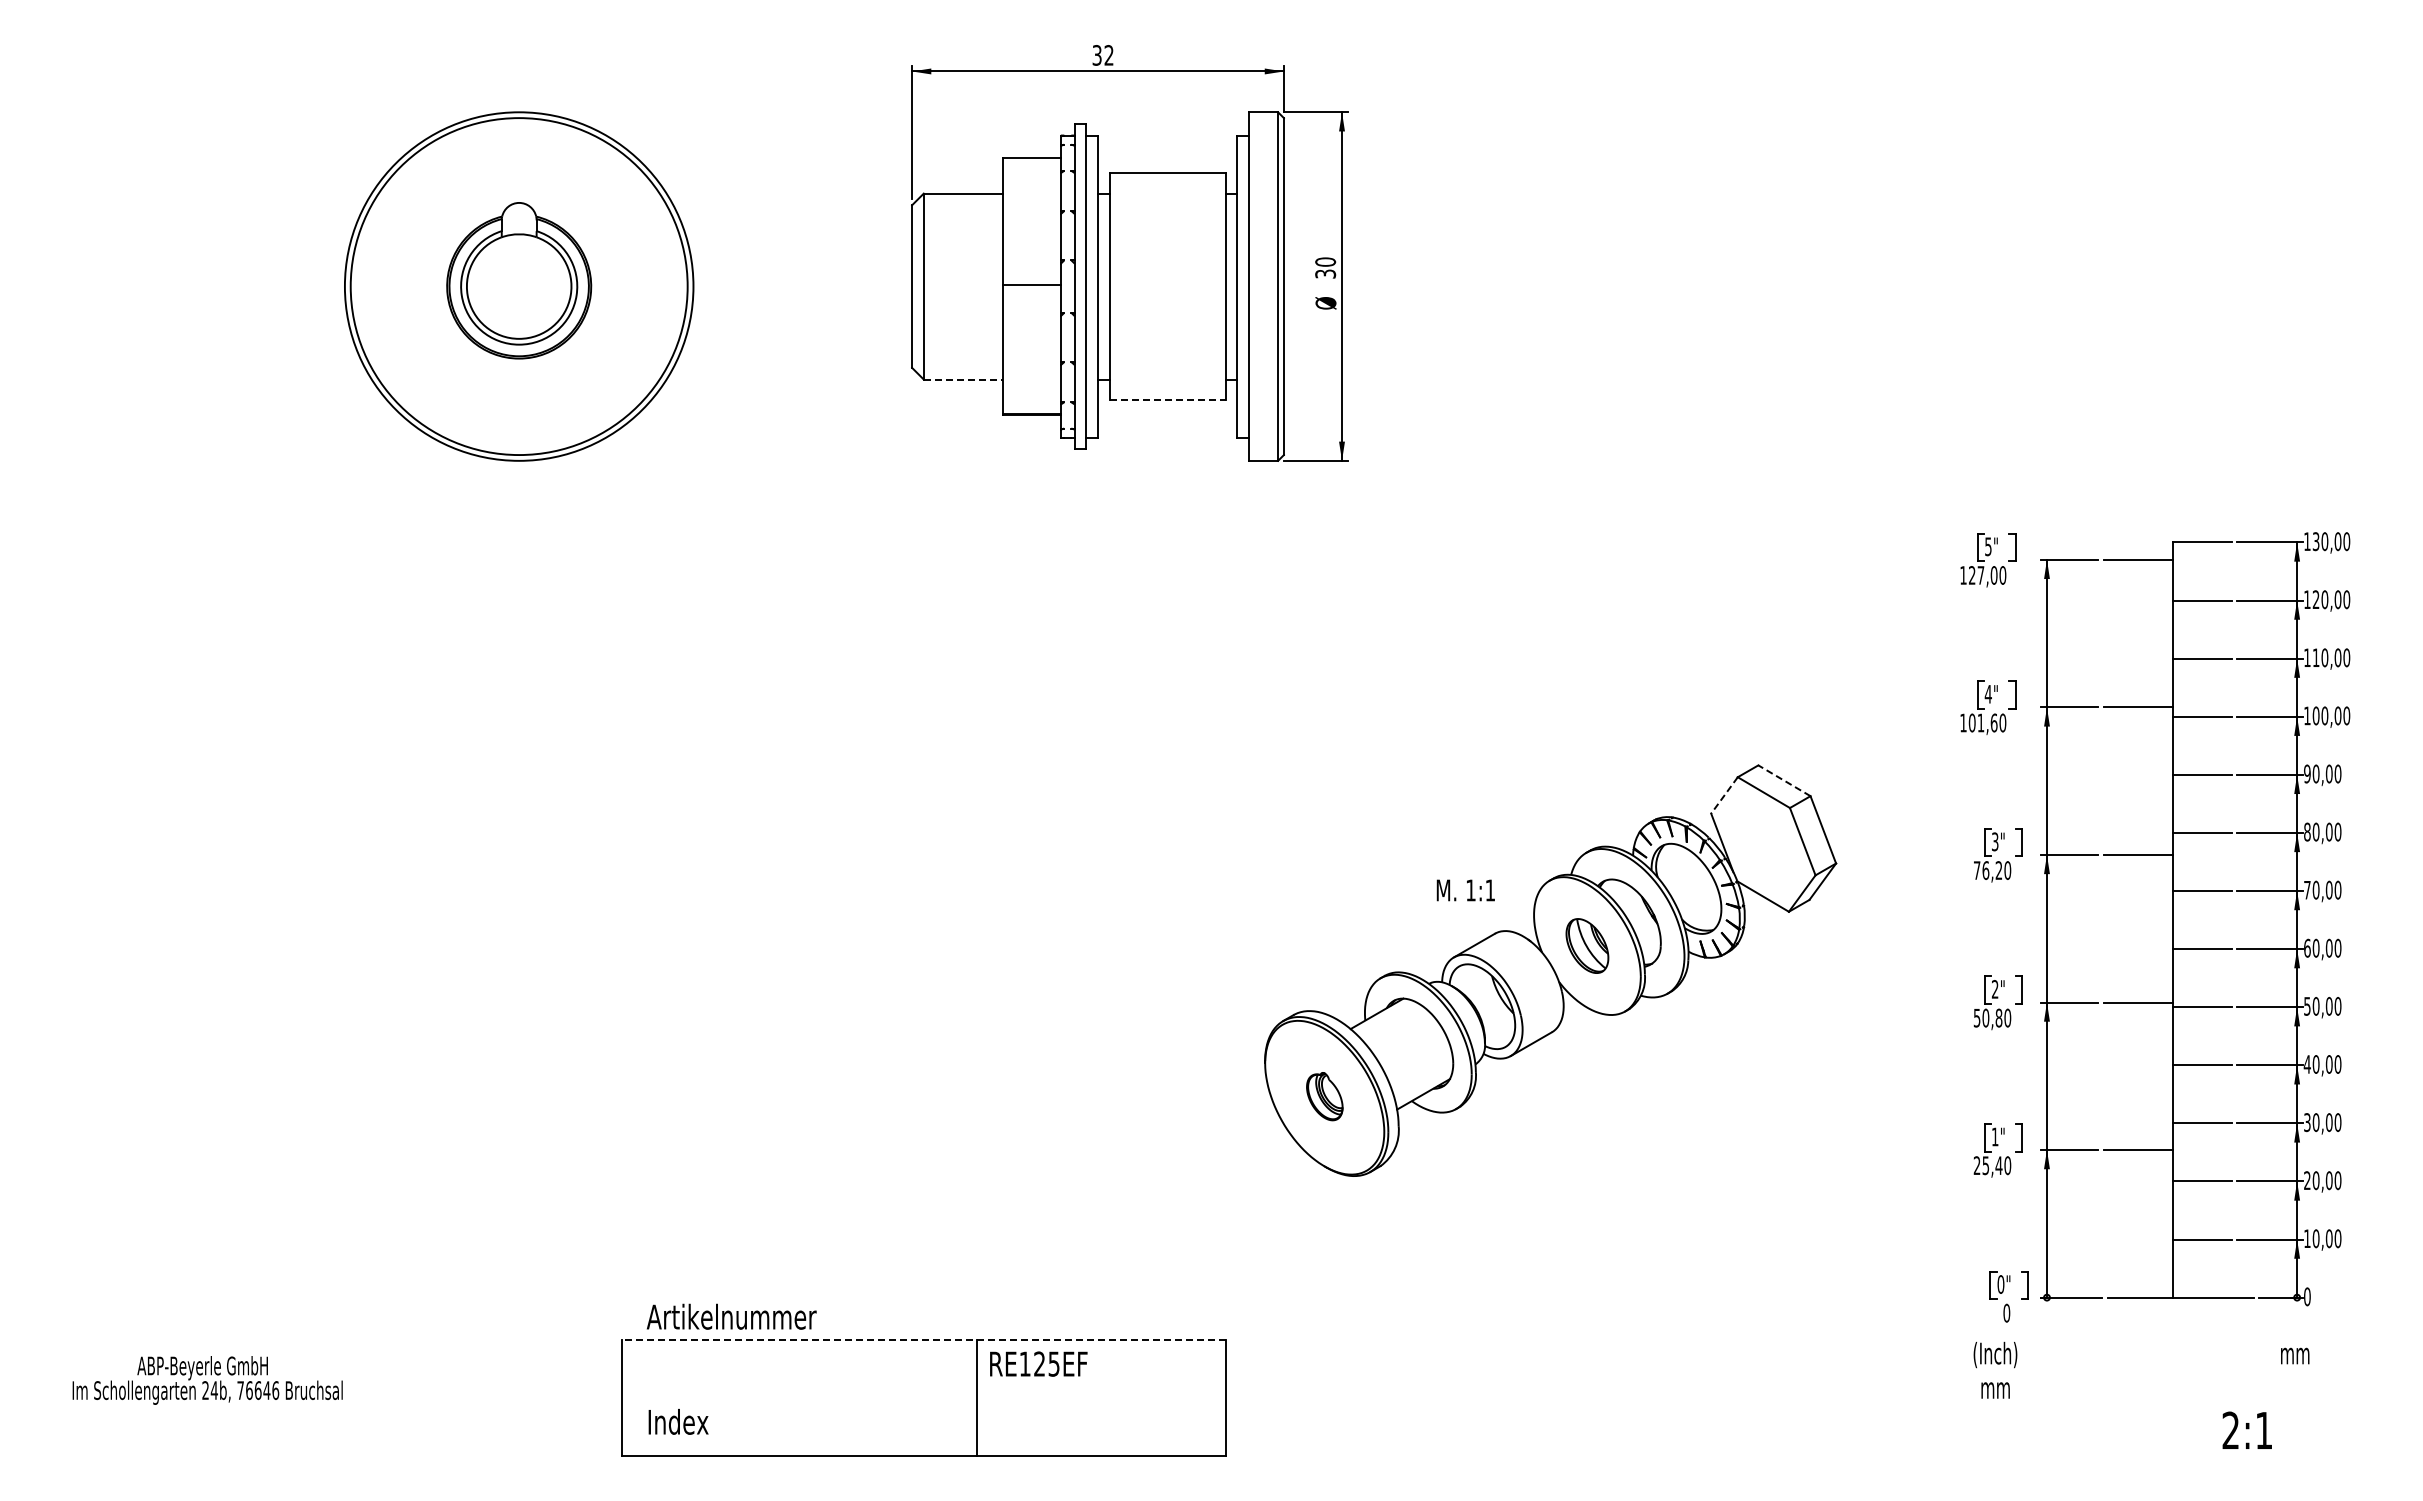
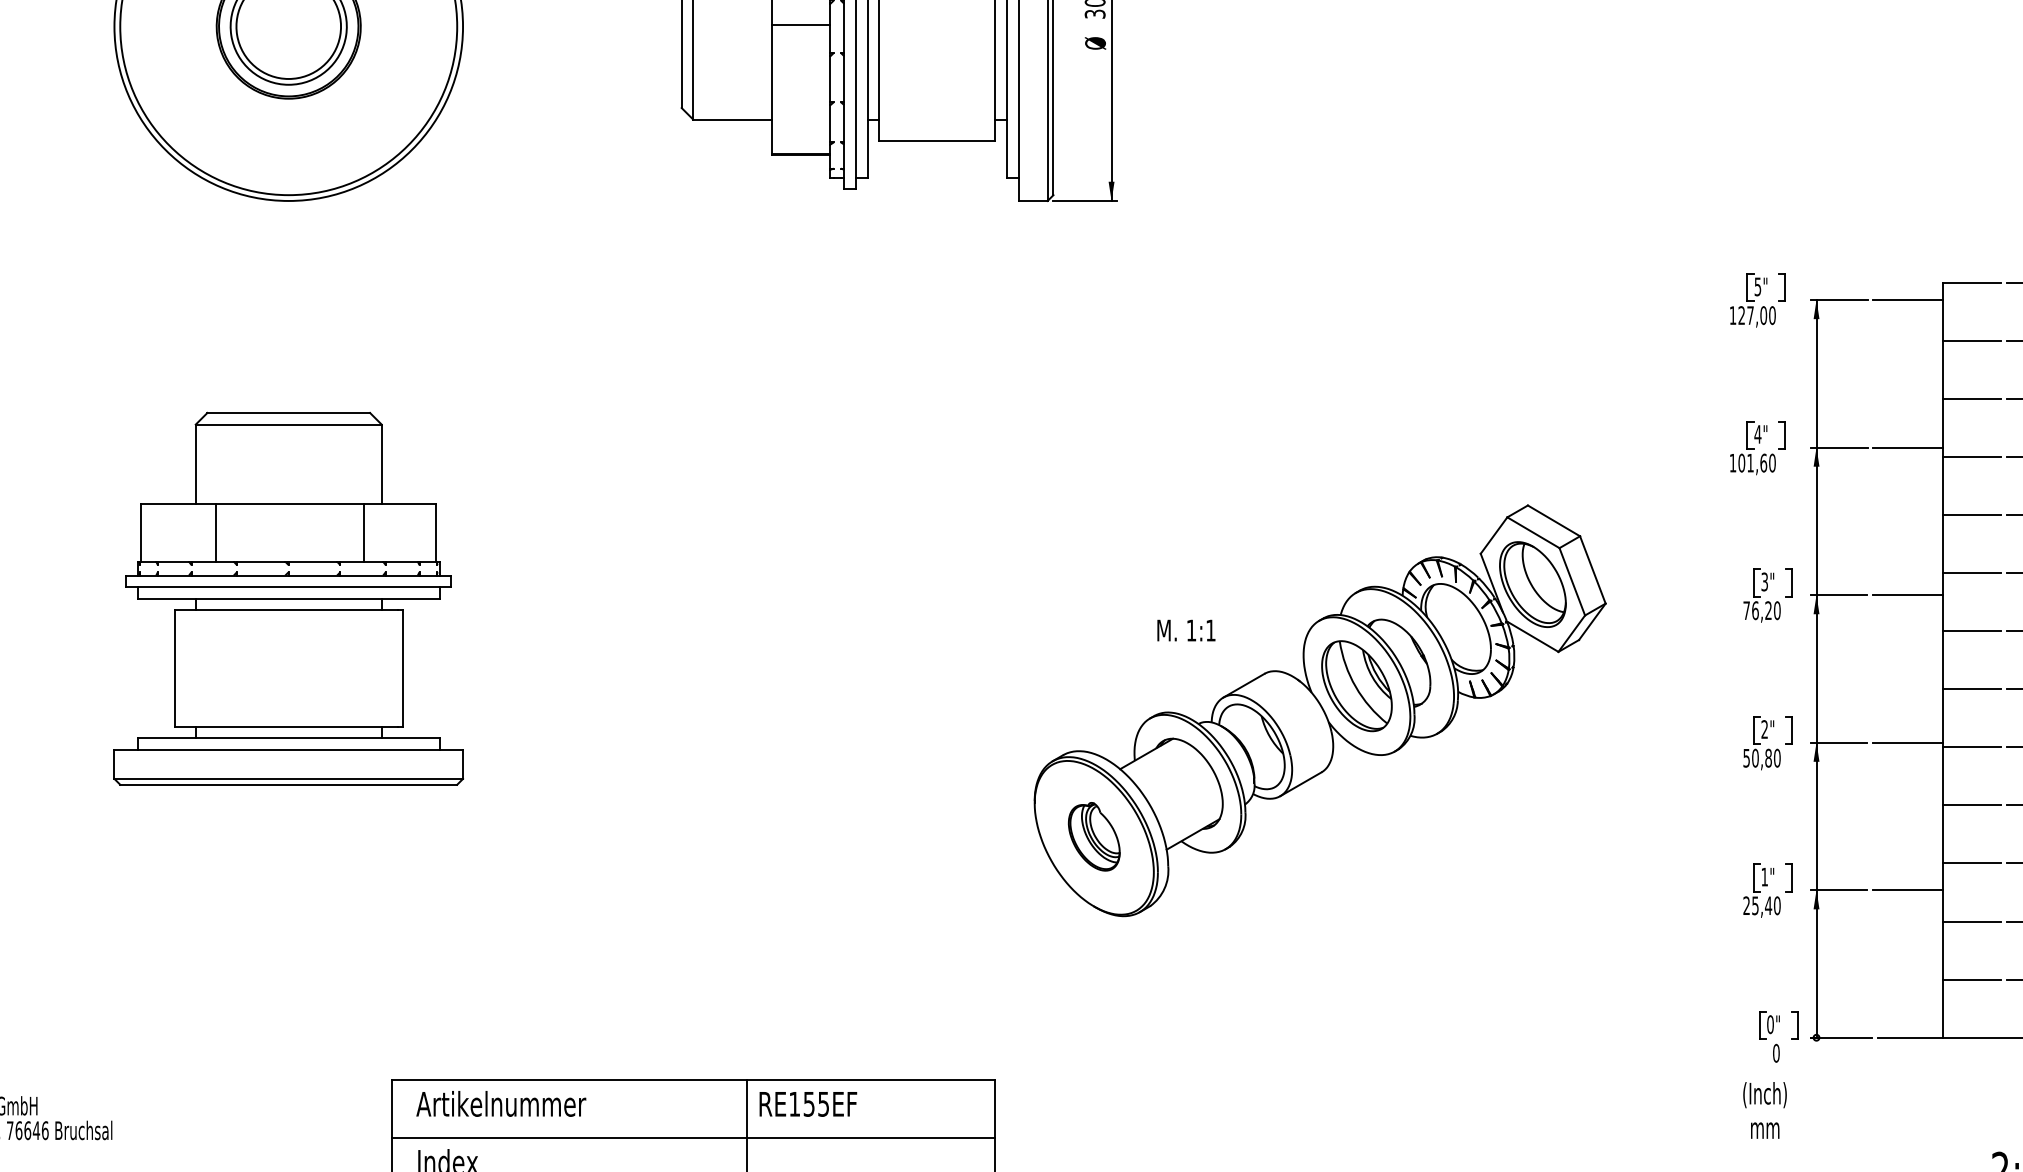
line: (963, 379) -> (733, 119), dashed -> solid
line: (1168, 400) -> (938, 140), dashed -> solid
line: (1784, 780) -> (1554, 520), dashed -> solid
line: (1724, 795) -> (1494, 535), dashed -> solid
part: (1763, 844) -> (1533, 584), added
part: (518, 858) -> (288, 598), added
text: (1465, 890) -> (1186, 630), moved
part: (1587, 945) -> (1357, 685), size x1.67
part: (1324, 1096) -> (1094, 836), size x1.43
text: (731, 1316) -> (501, 1103), moved
line: (924, 1339) -> (694, 1079), dashed -> solid
text: (1039, 1363) -> (809, 1103), RE125EF -> RE155EF
line: (923, 1398) -> (693, 1138), added

